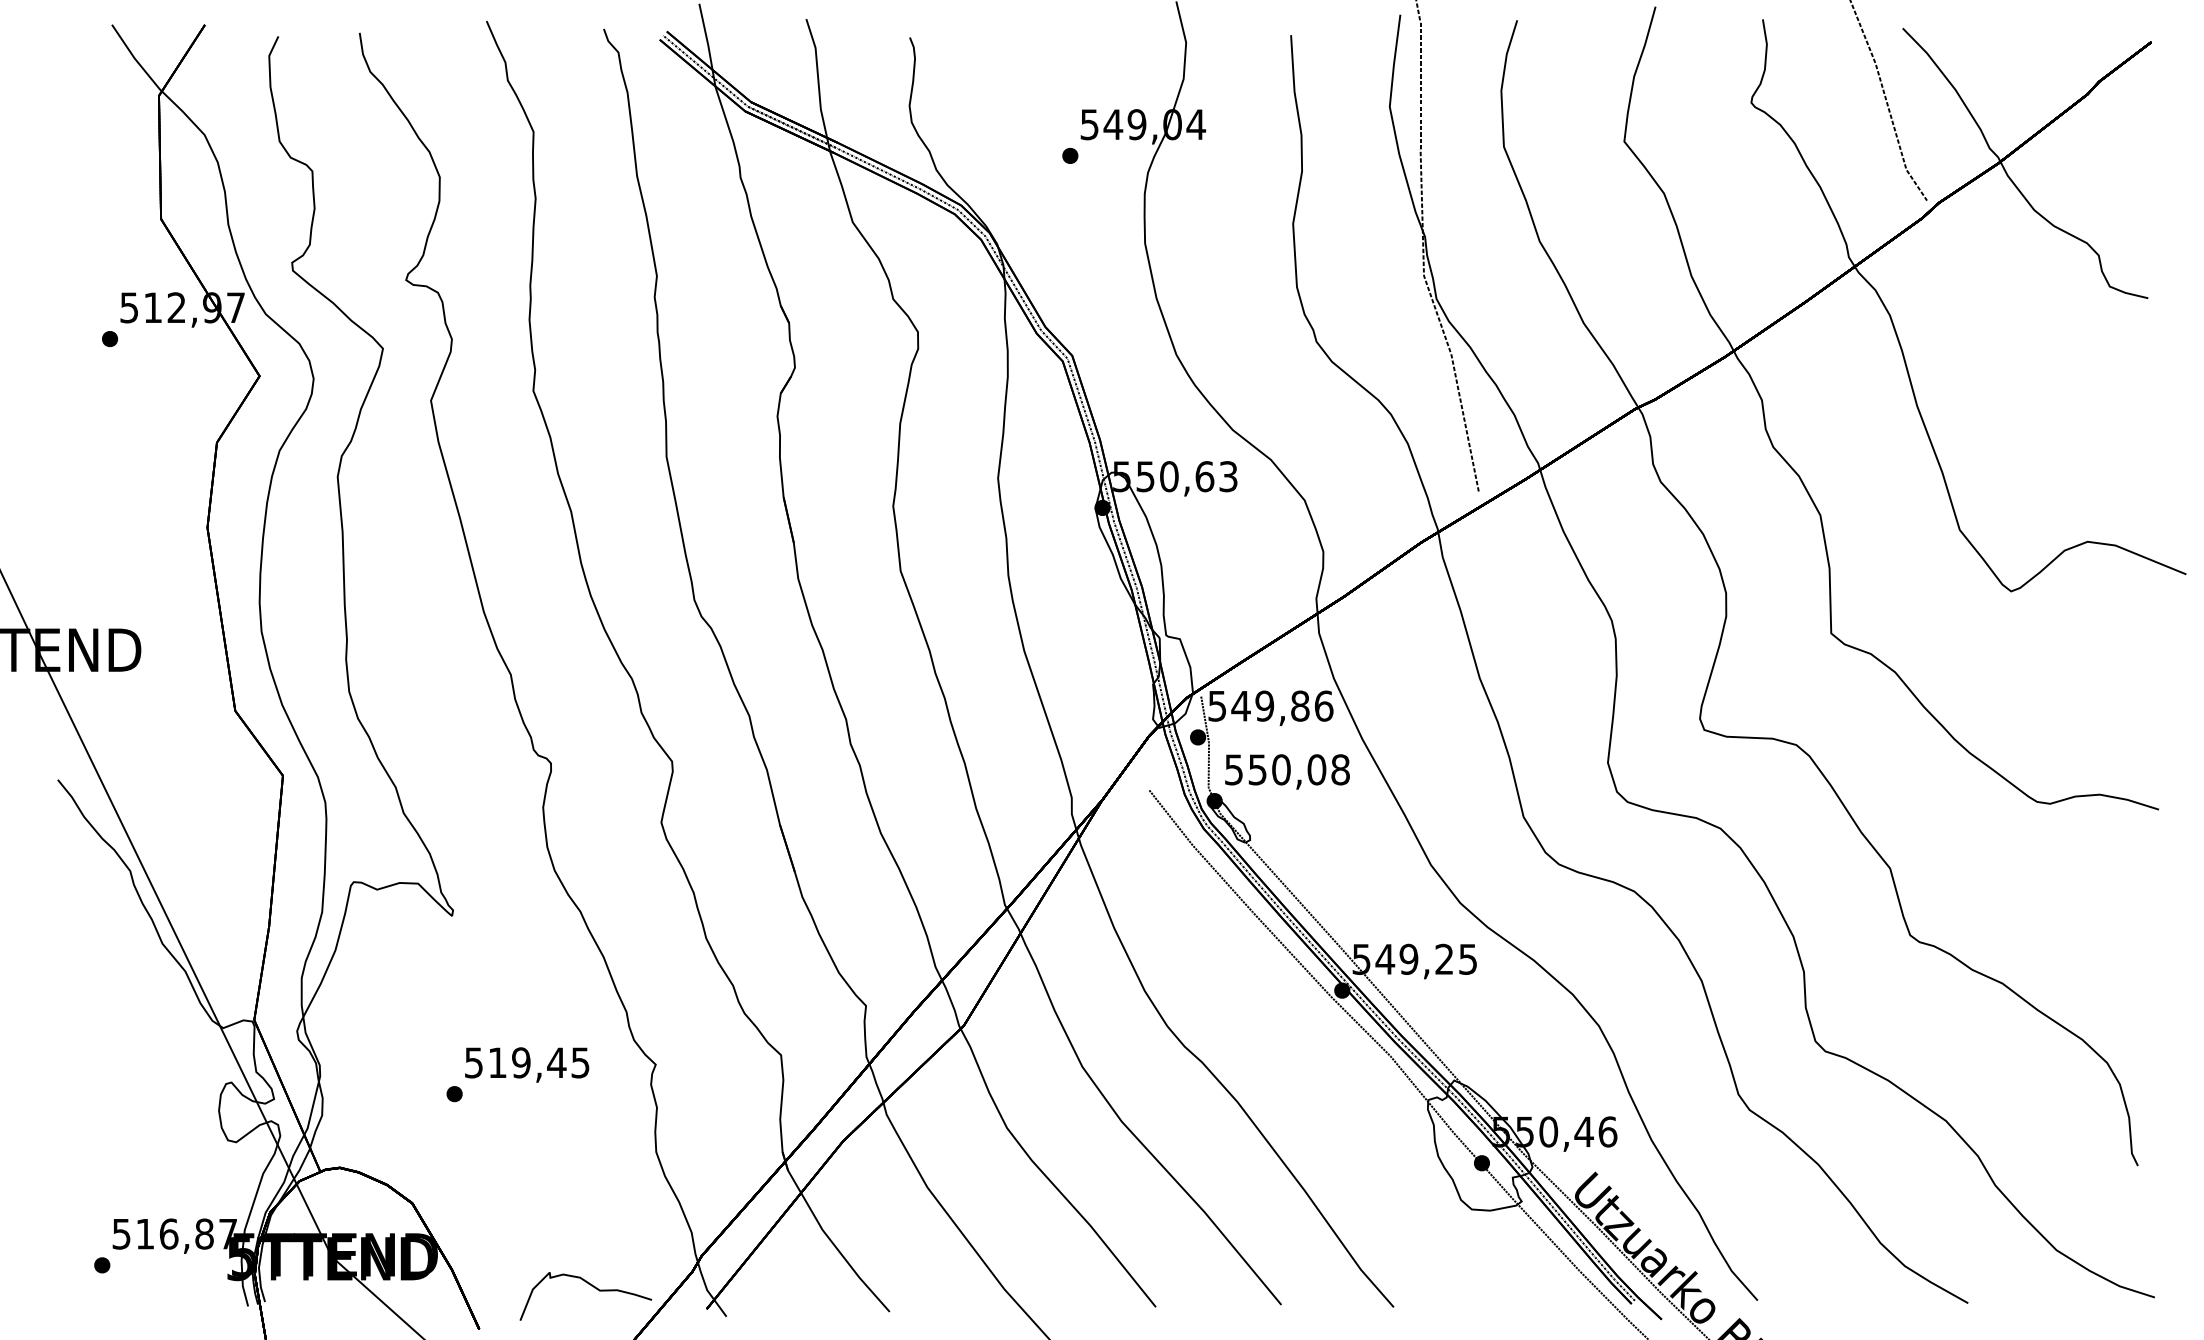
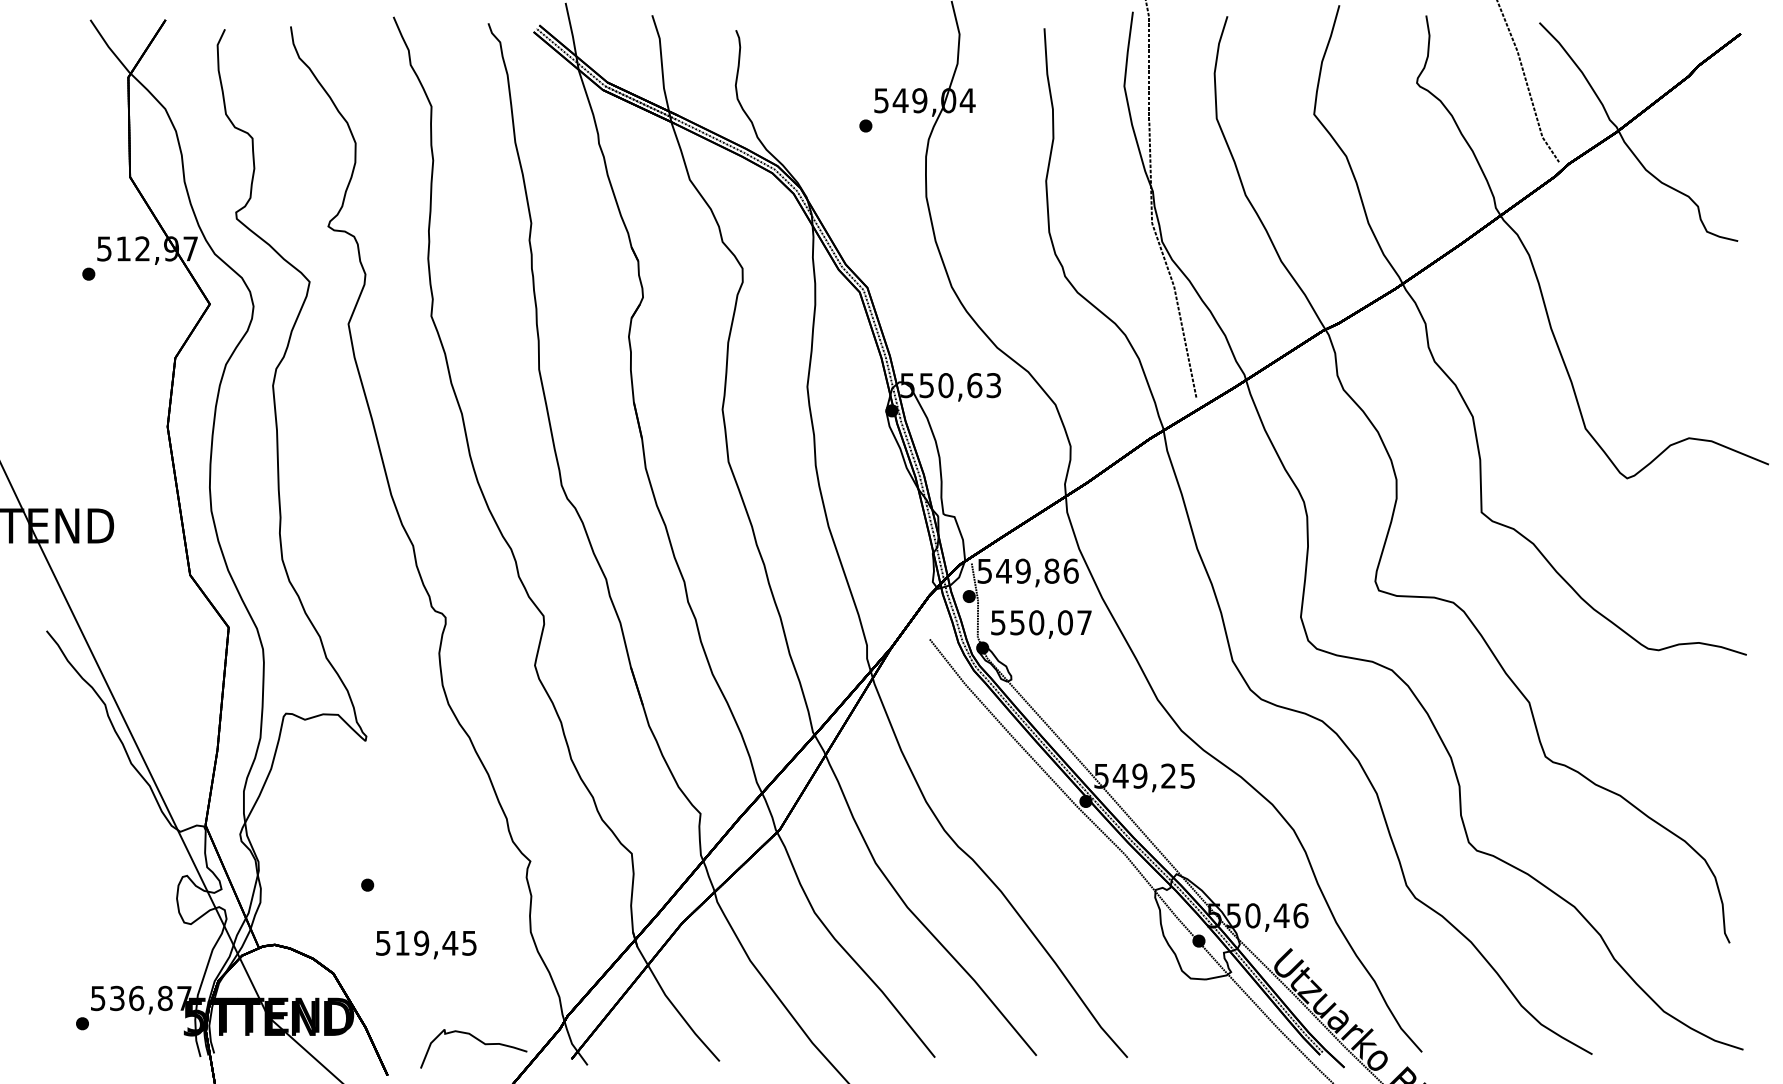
text: (1340, 769) -> (1084, 622), 550,08 -> 550,07
text: (527, 1064) -> (426, 944), moved
text: (145, 1233) -> (117, 997), 516,87 -> 536,87

